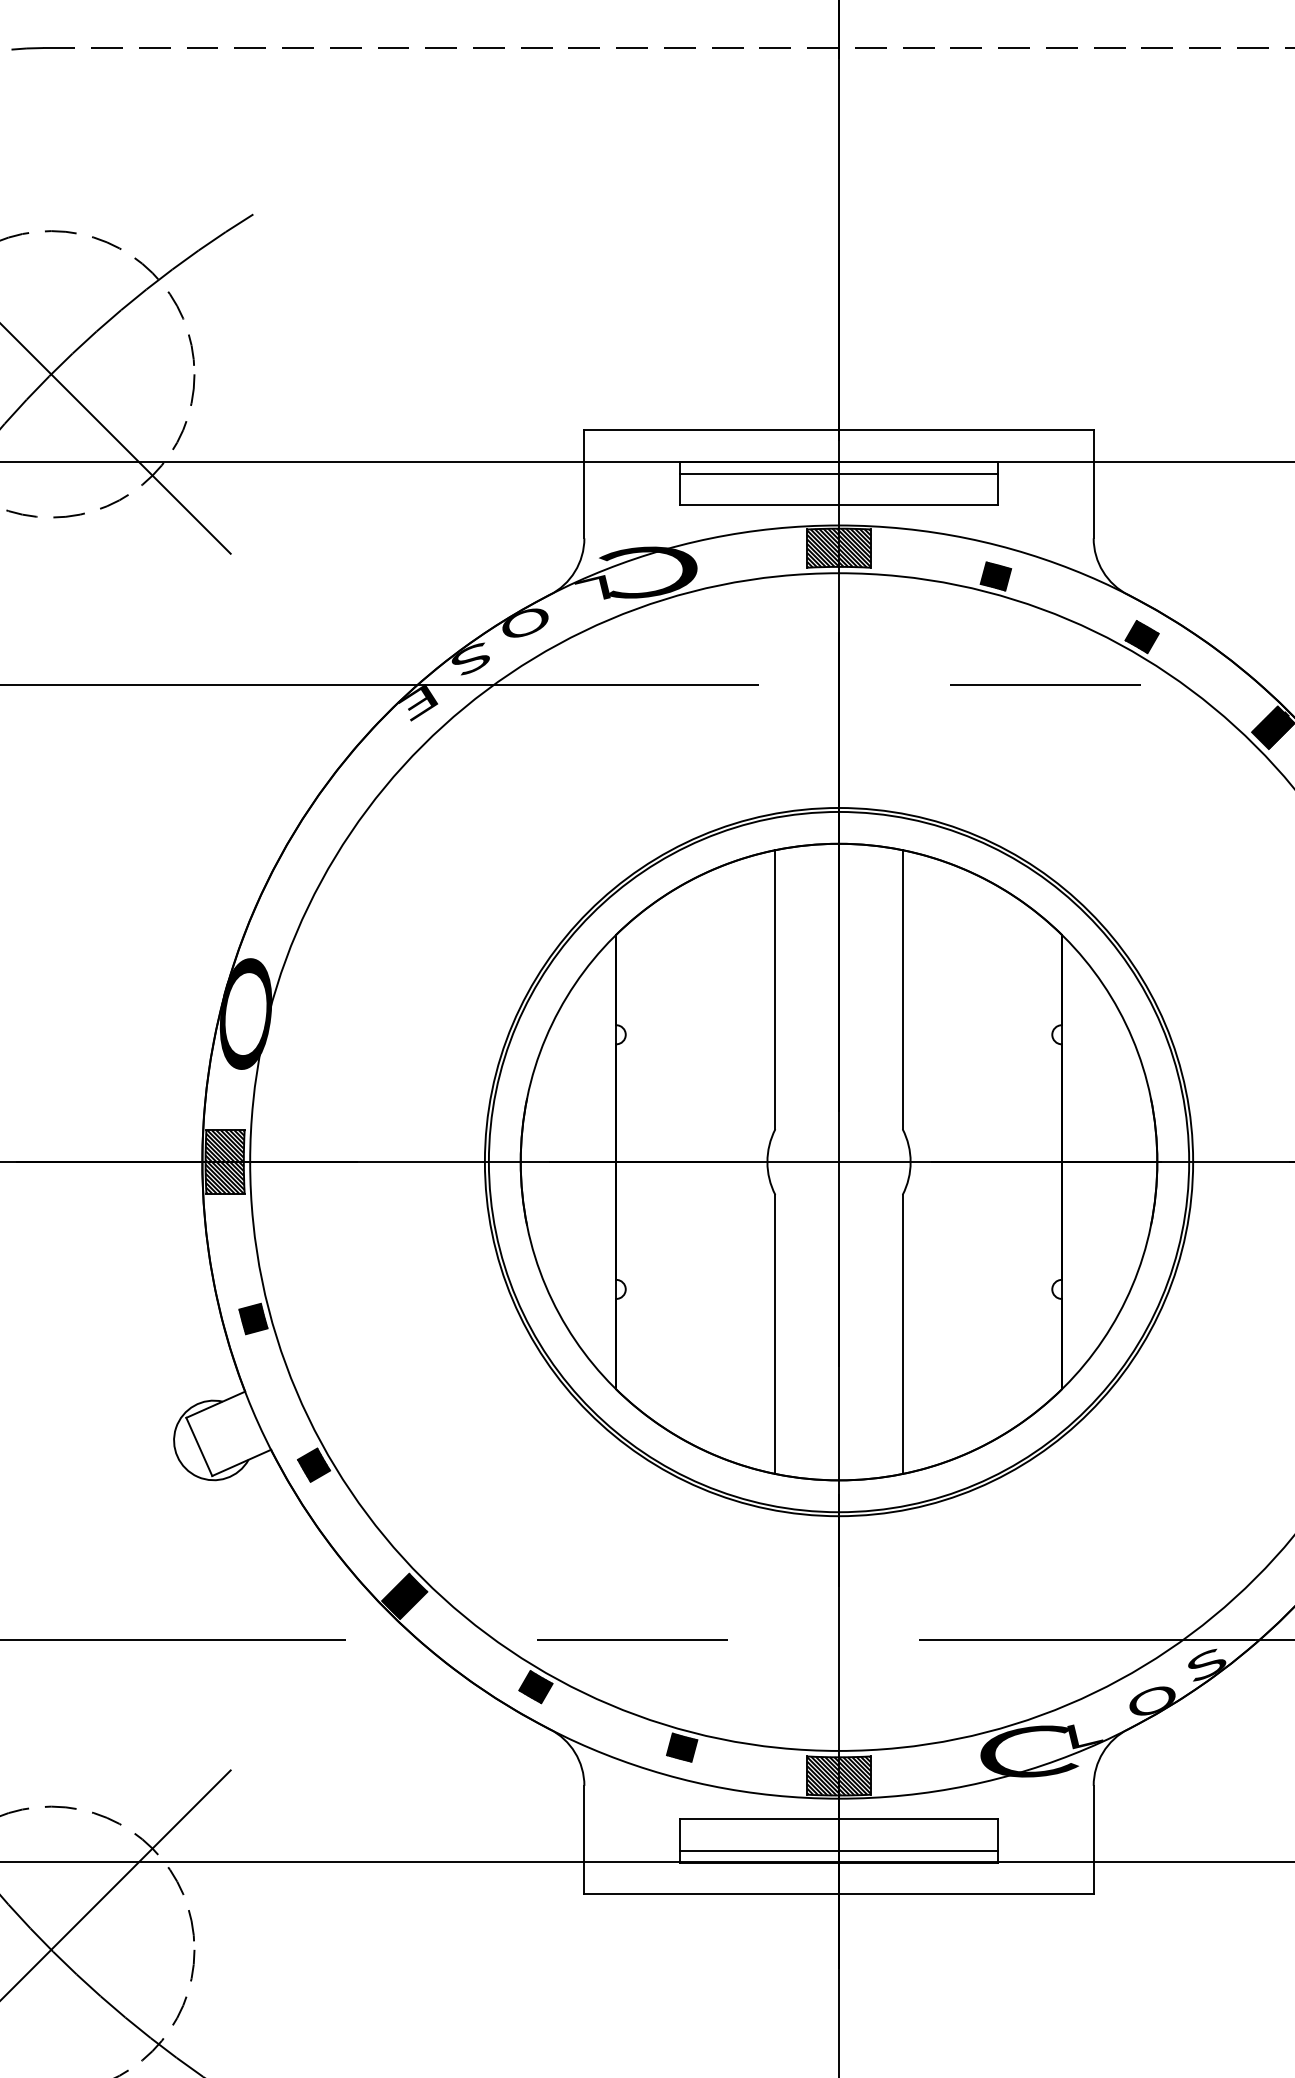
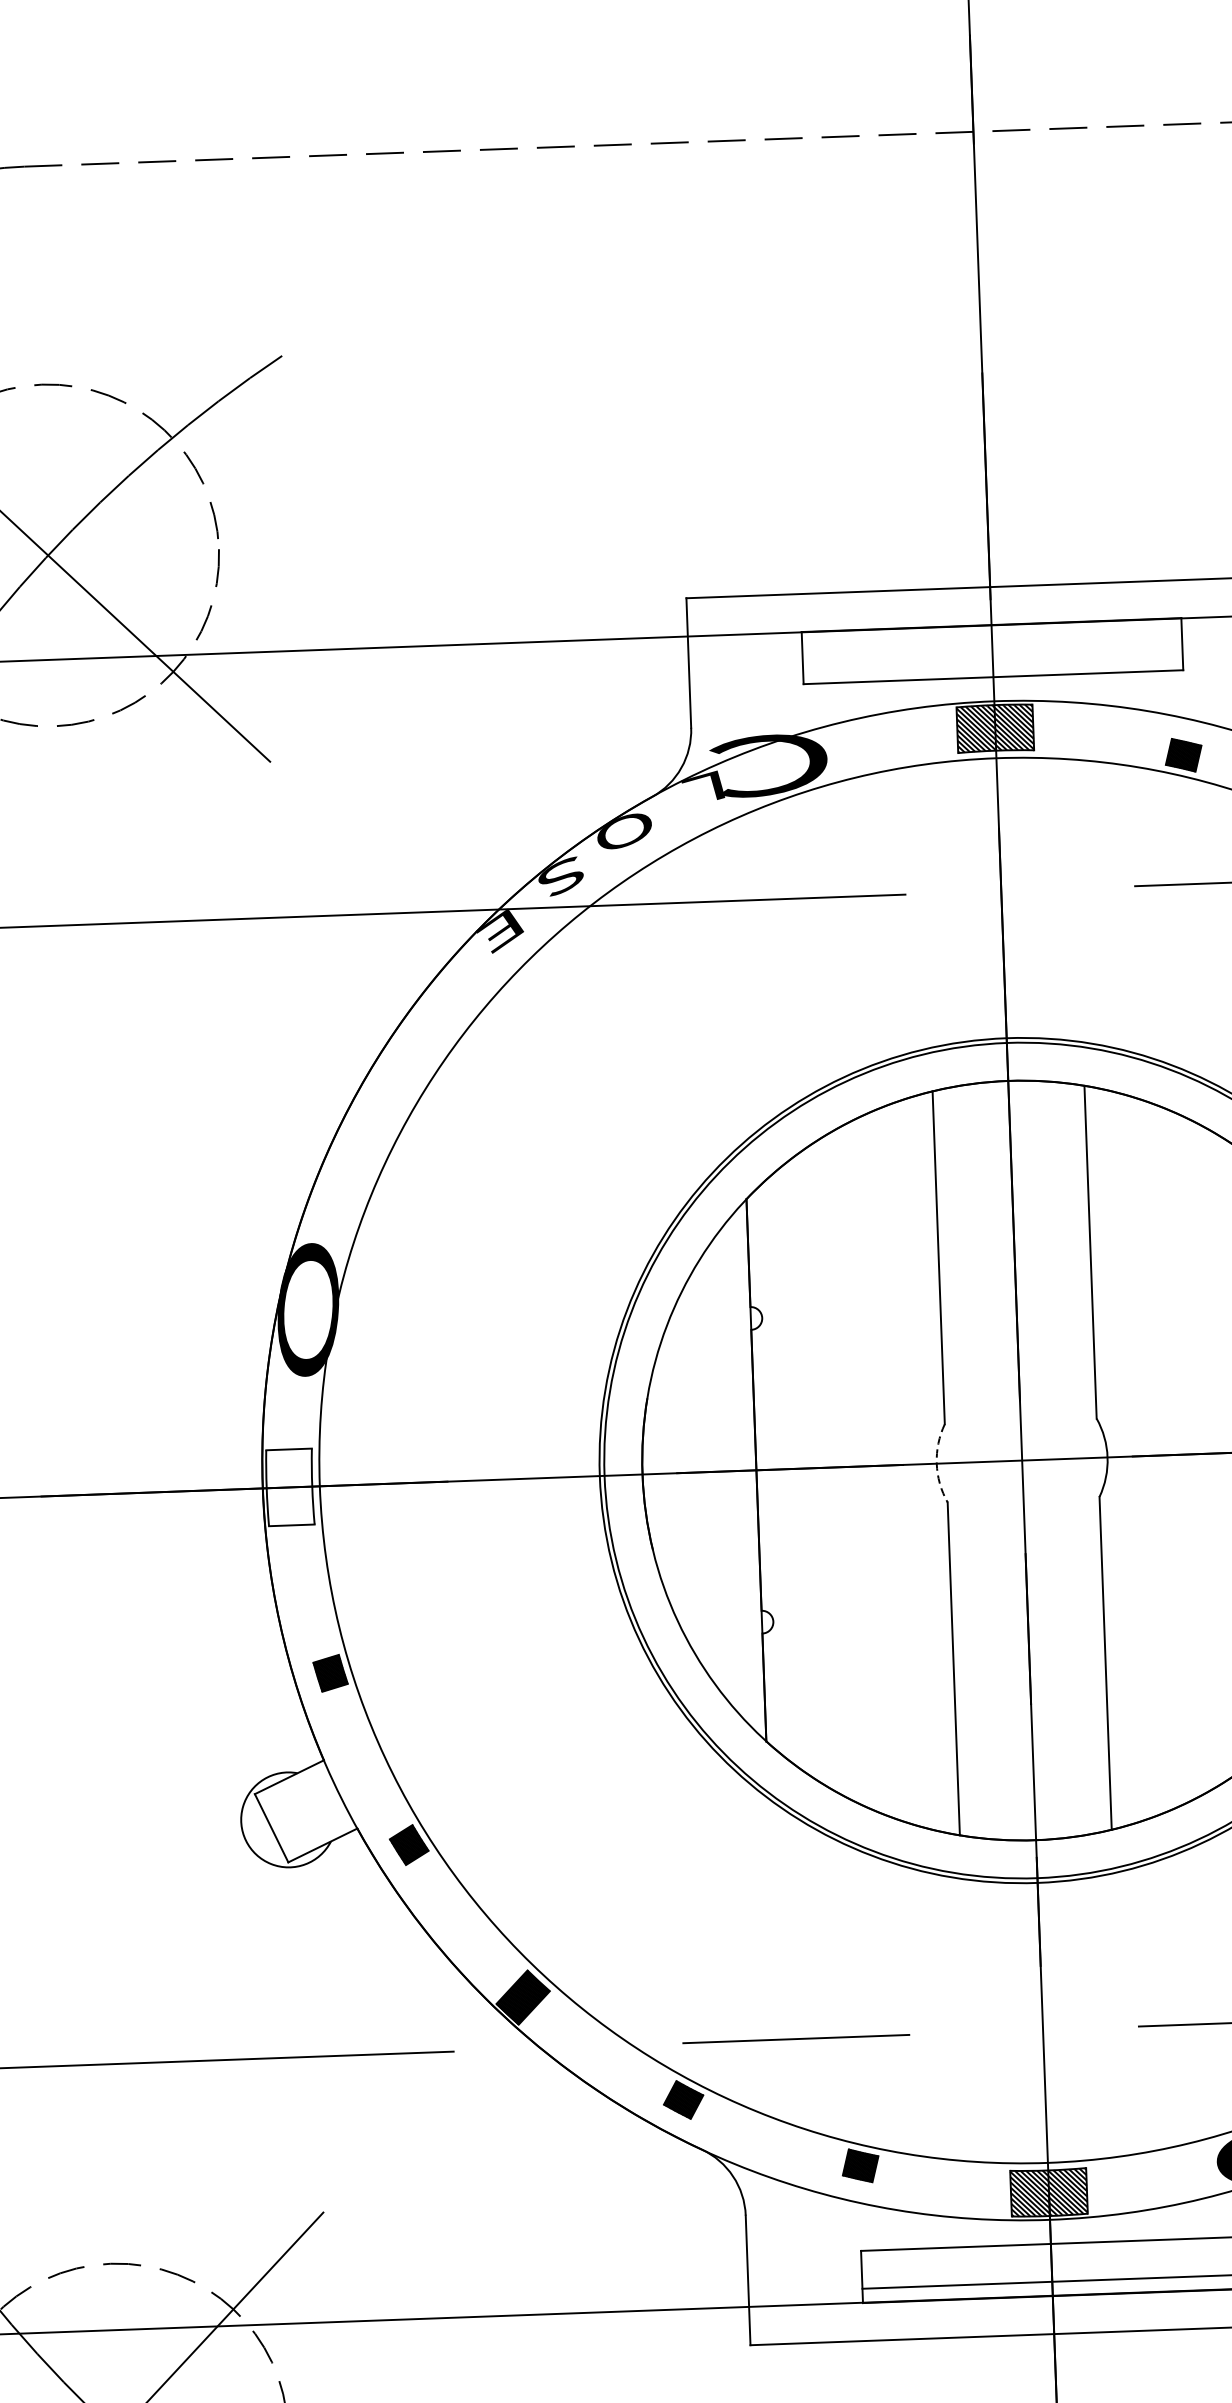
line: (838, 473) -> (991, 639), removed
hatch: (224, 1161) -> (289, 1486), removed
arc: (767, 1162) -> (936, 1464), solid -> dashed

